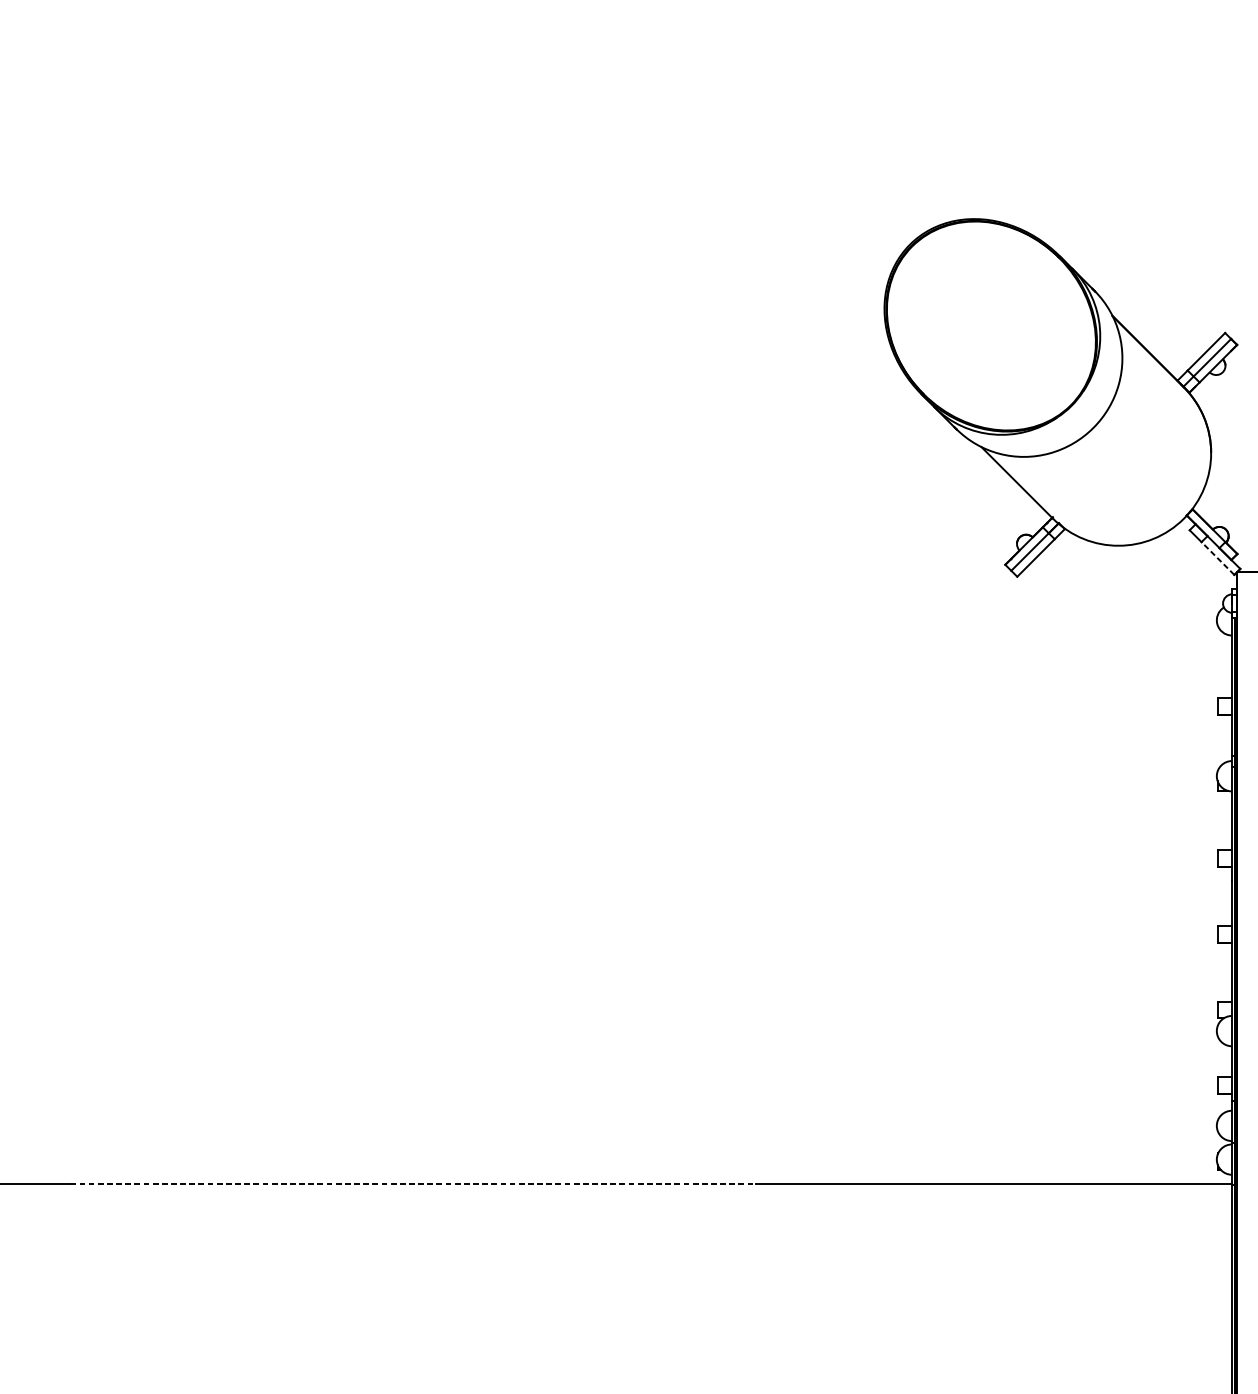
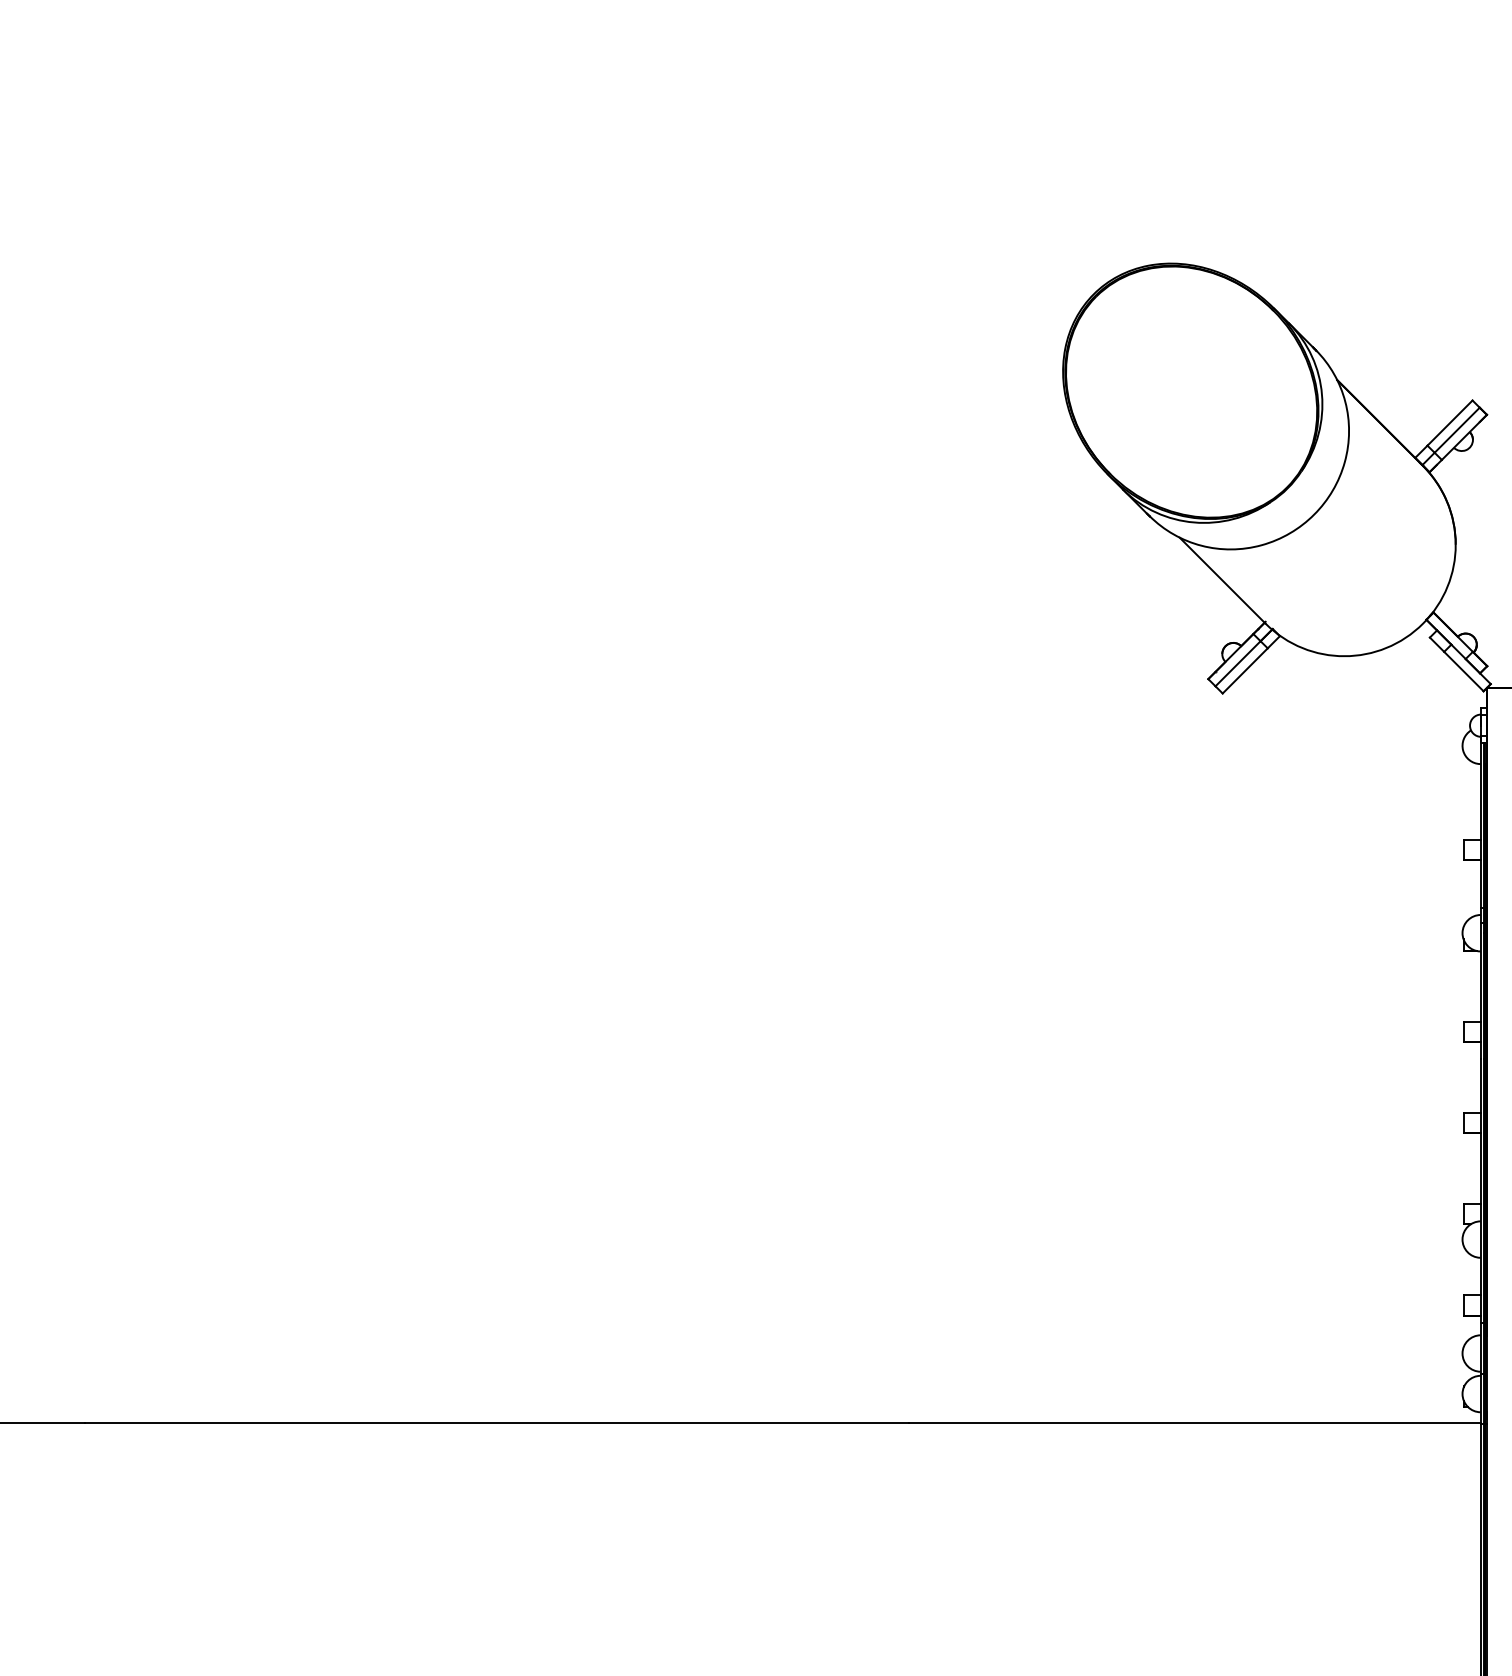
line: (1217, 558) -> (1463, 671), dashed -> solid
line: (413, 1183) -> (497, 1422), dashed -> solid

